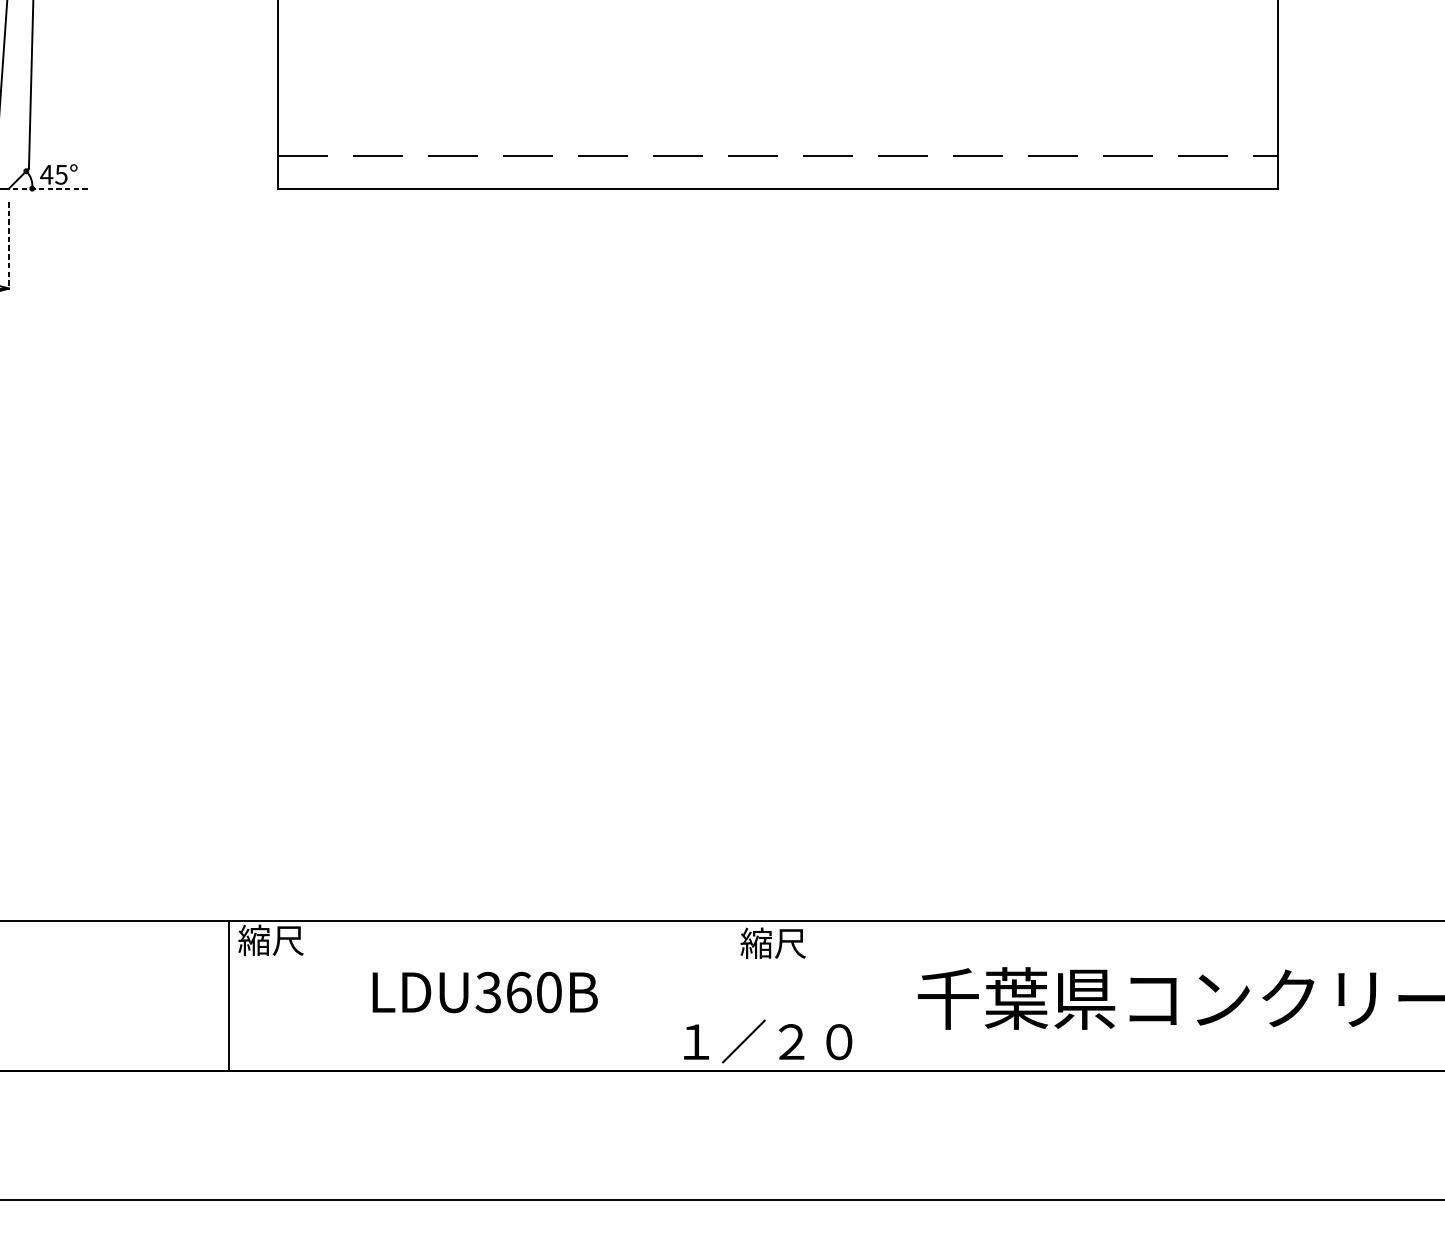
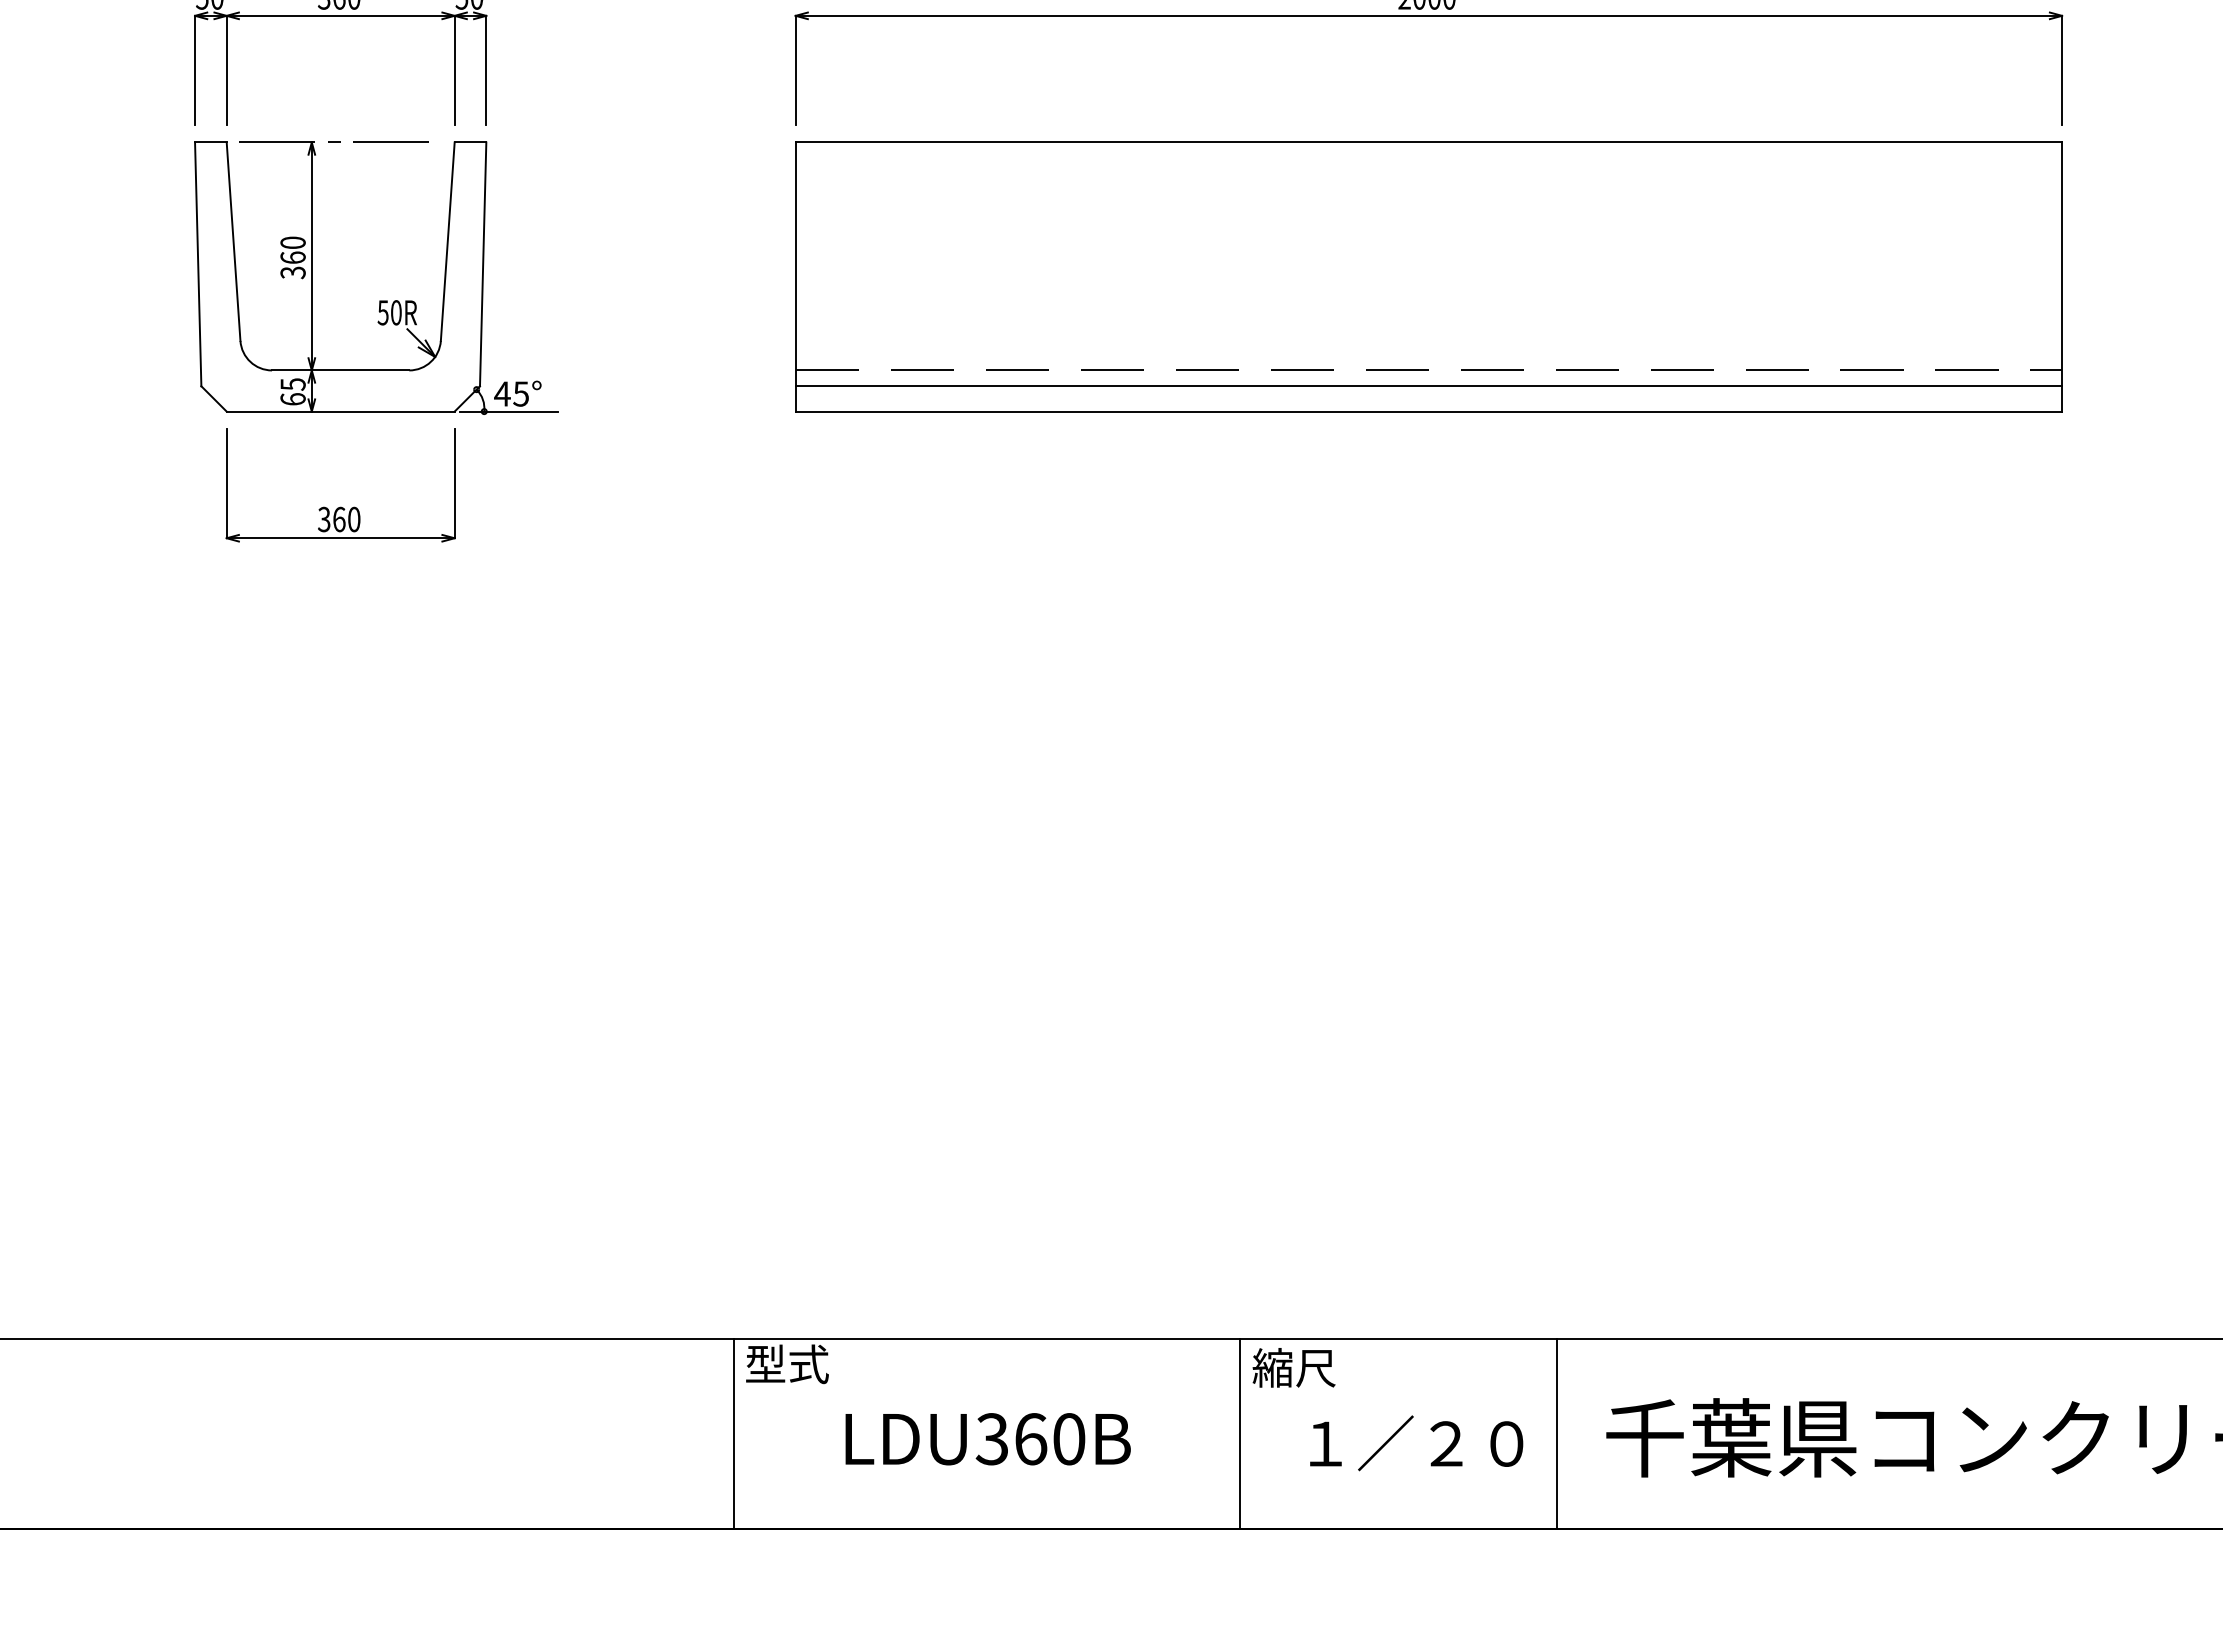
line: (777, 168) -> (1428, 386), added
line: (52, 188) -> (509, 411), dashed -> solid
line: (8, 245) -> (454, 483), dashed -> solid
text: (270, 940) -> (786, 1364), 縮尺 -> 型式
text: (772, 943) -> (1293, 1367), moved
text: (484, 992) -> (987, 1439), moved
line: (629, 995) -> (1240, 1434), added
line: (878, 995) -> (1556, 1434), added
text: (768, 1041) -> (1416, 1443), moved

